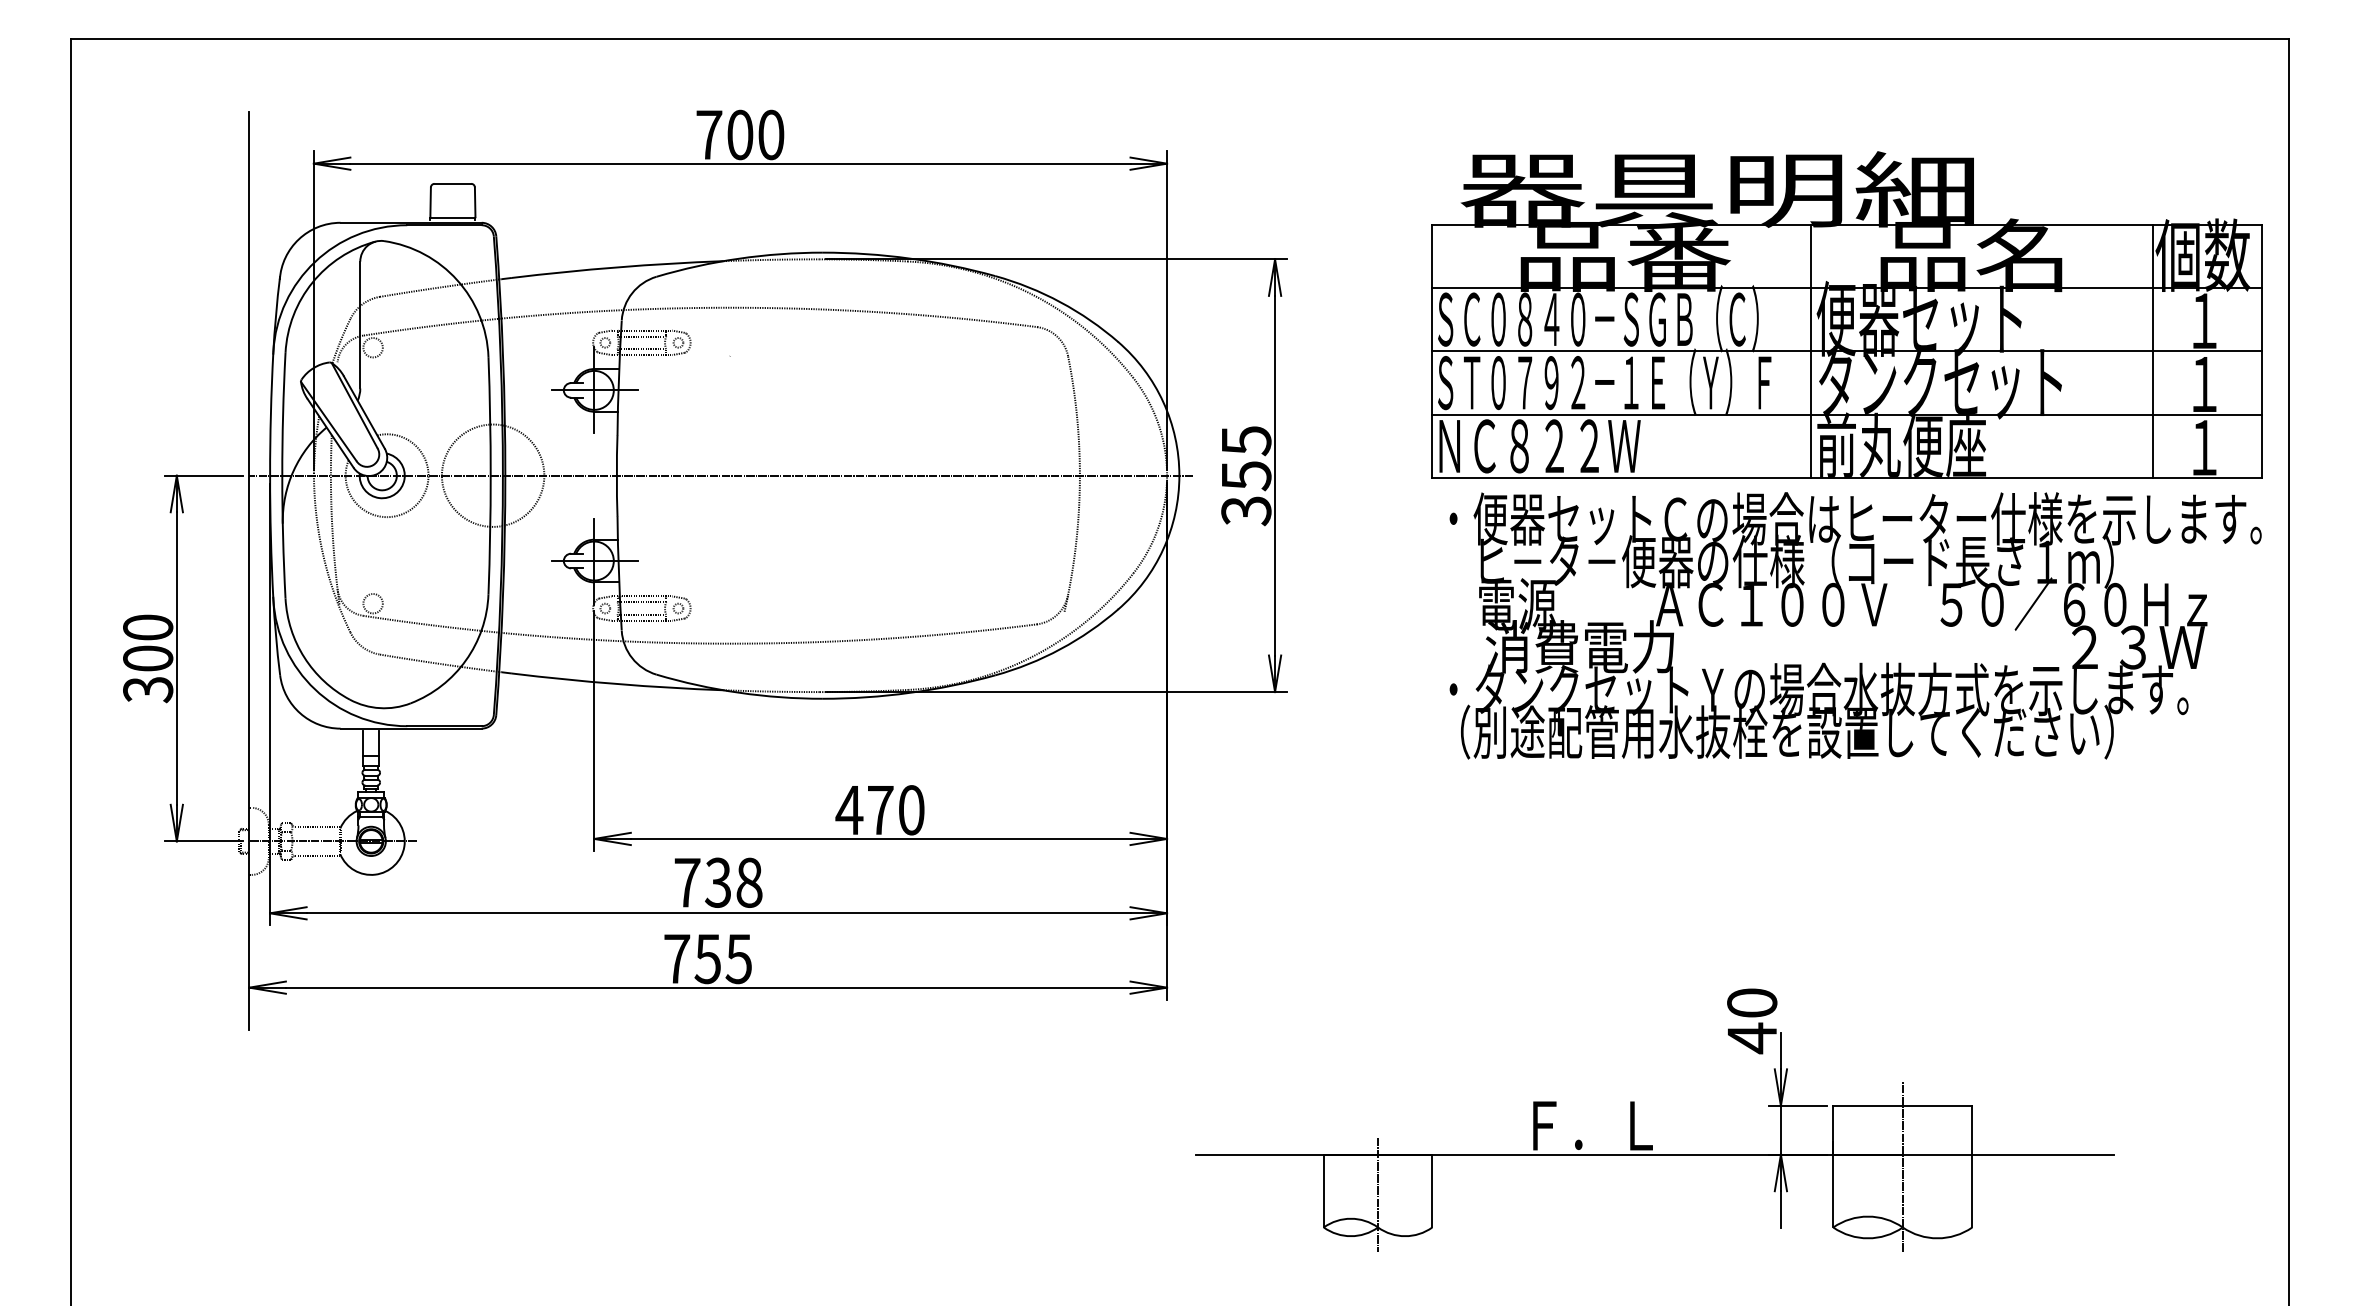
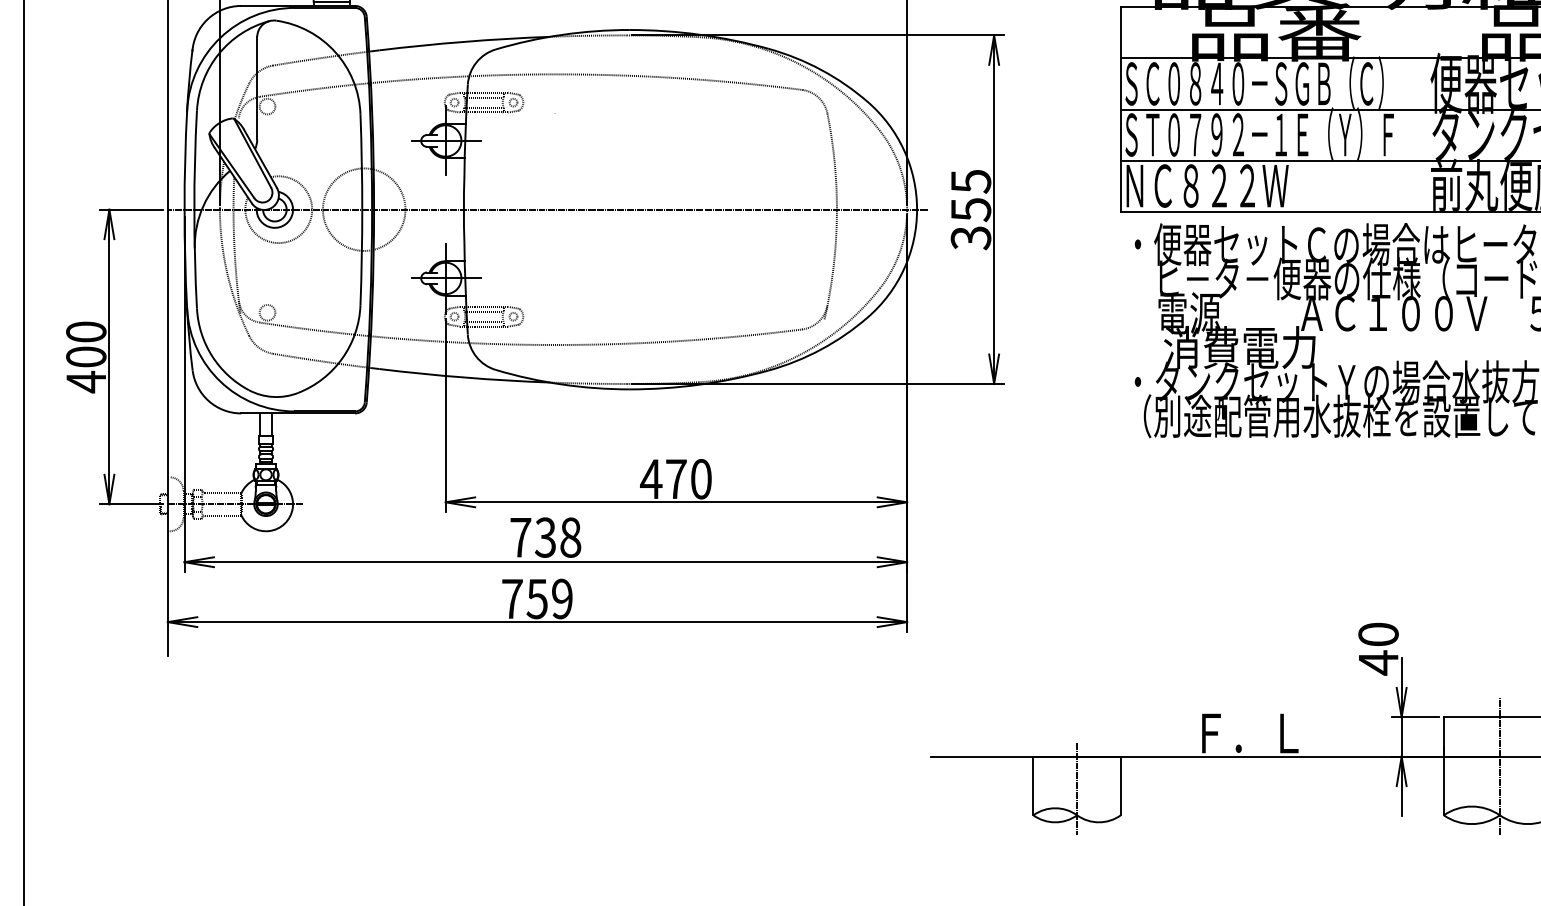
line: (1811, 351) -> (1426, 109), removed
text: (148, 689) -> (86, 381), 300 -> 400
text: (738, 958) -> (561, 598), 755 -> 759

